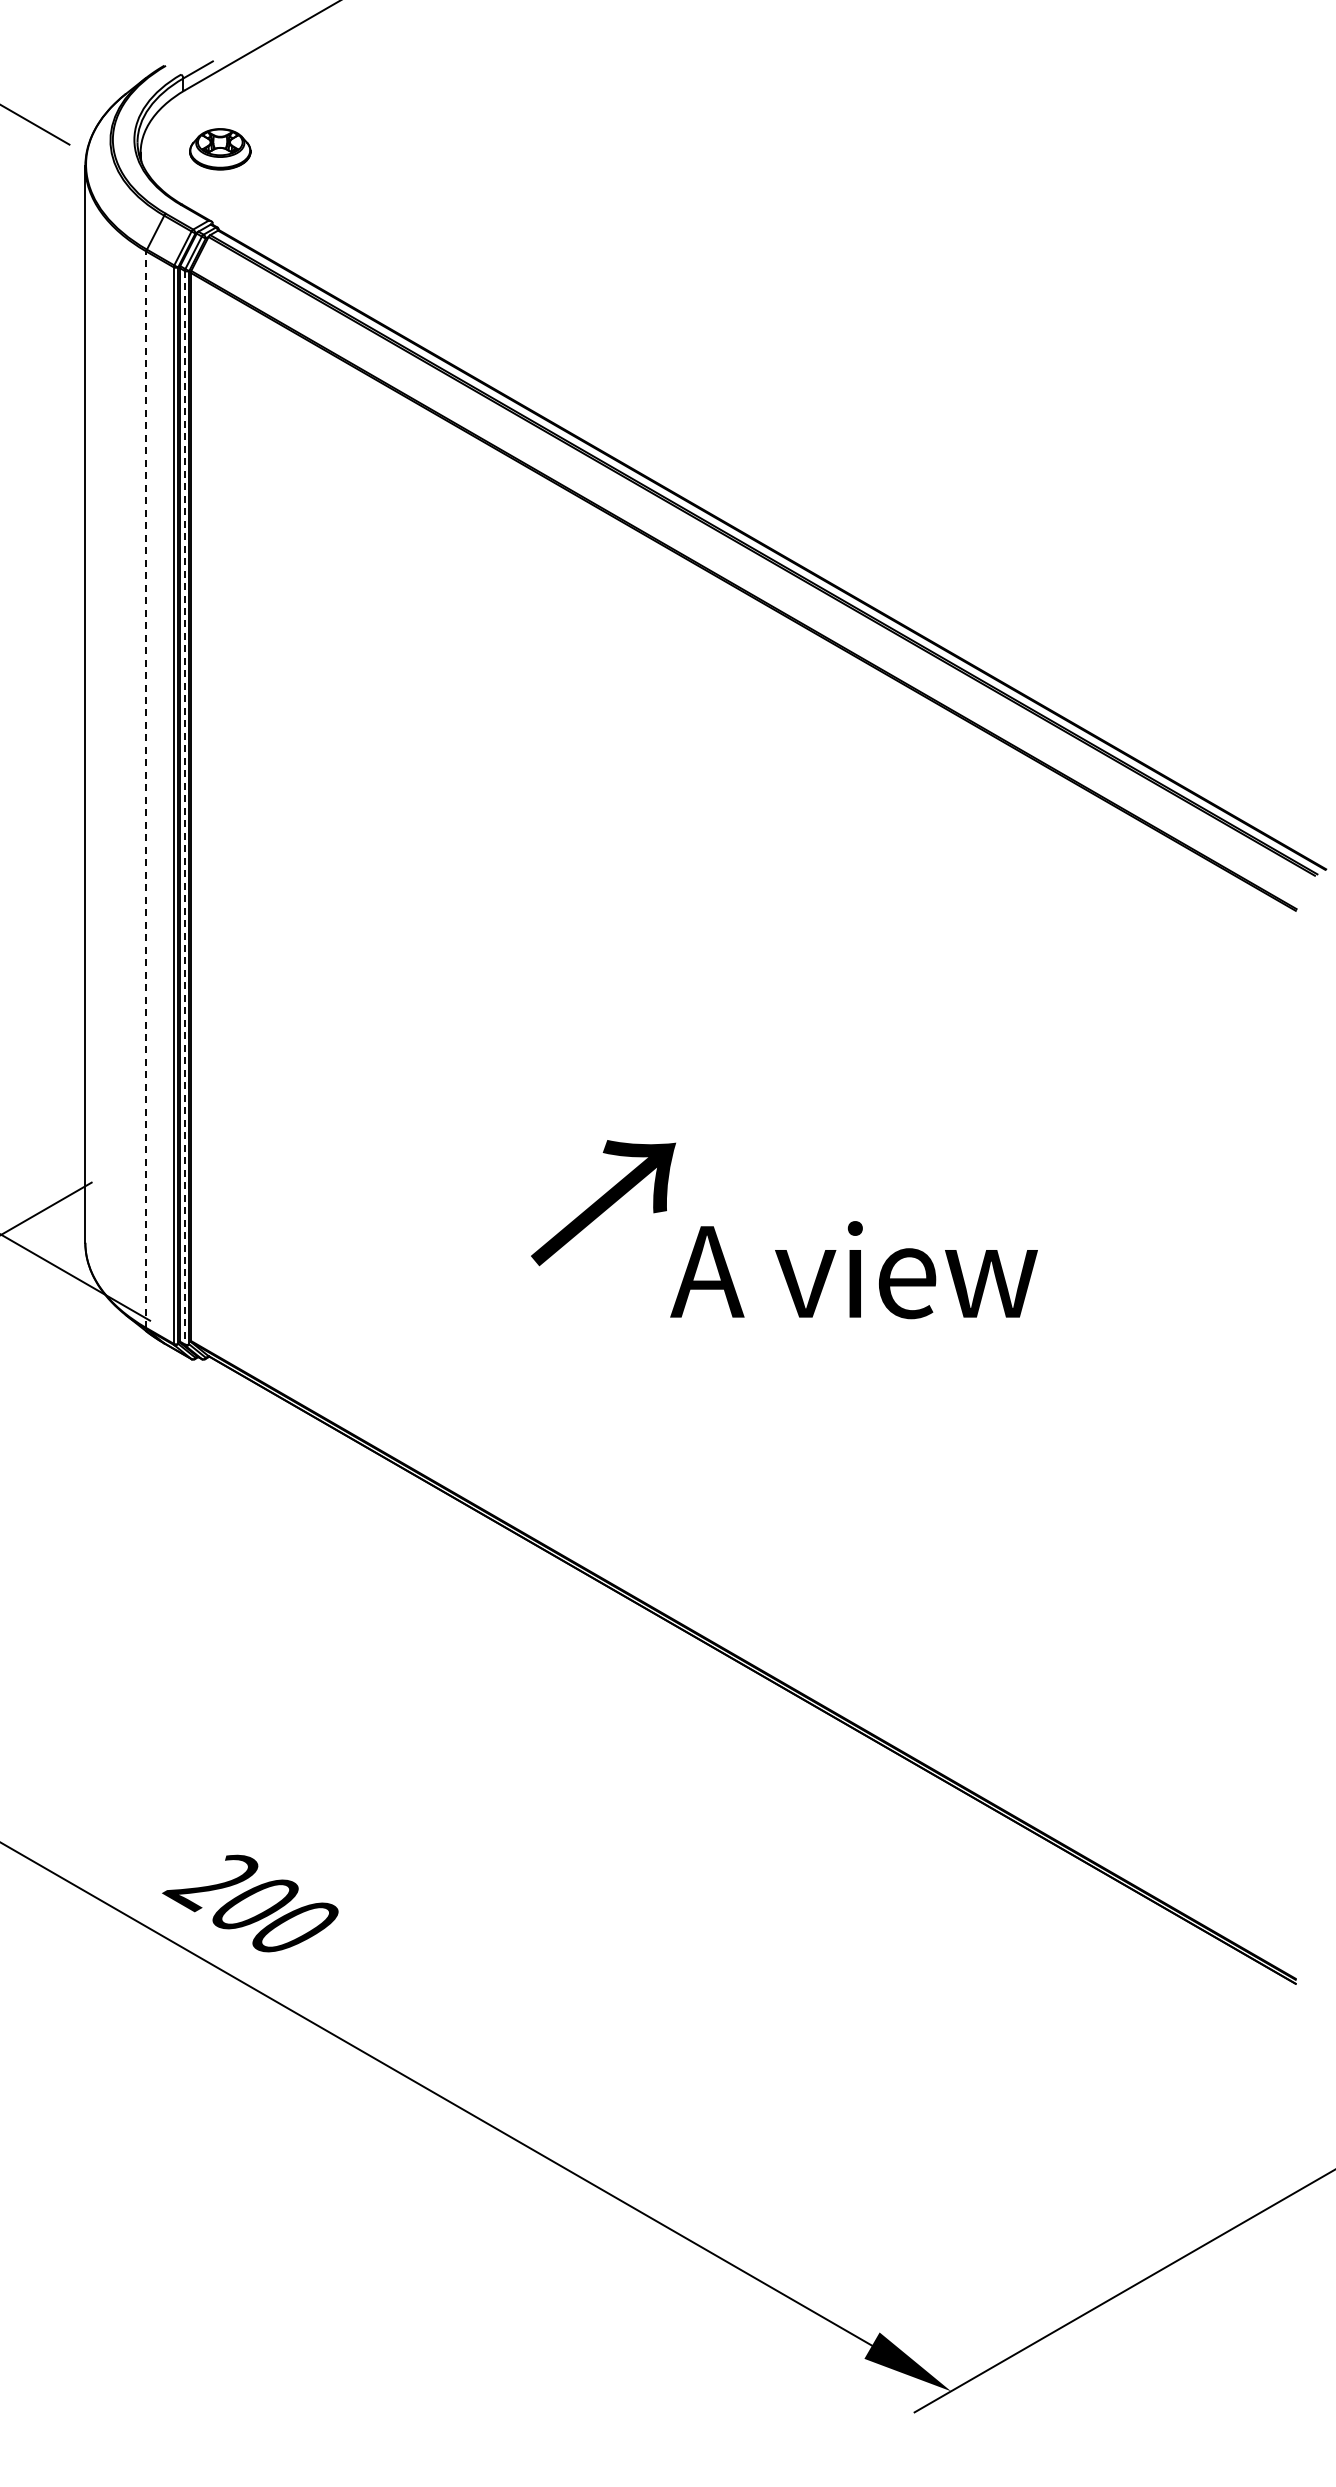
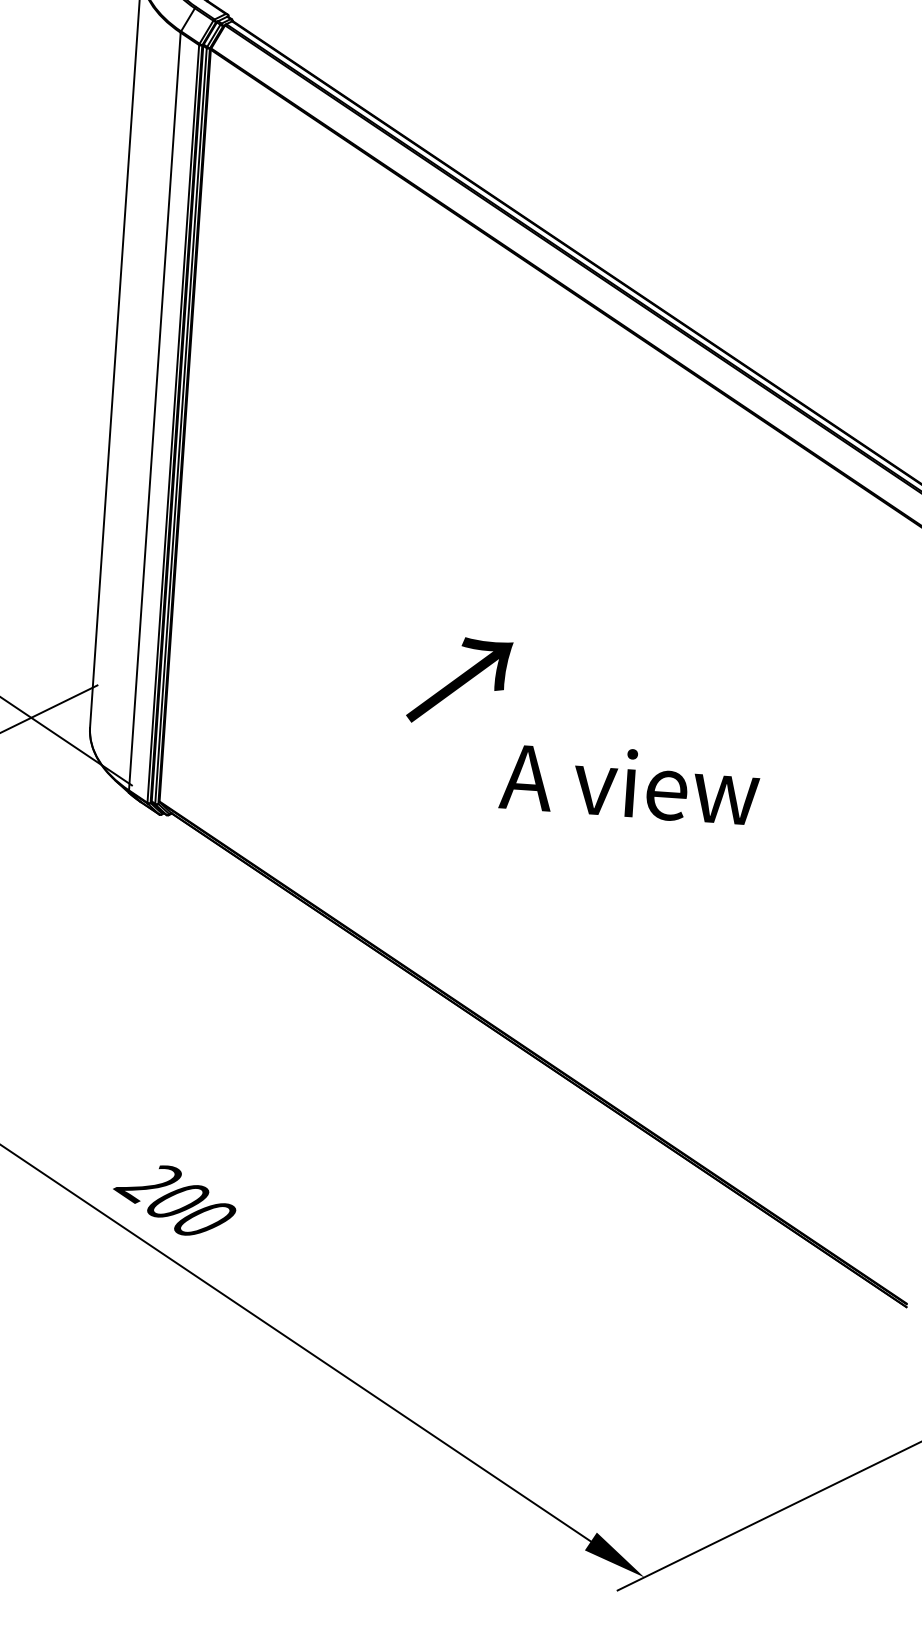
line: (146, 789) -> (154, 411), dashed -> solid
line: (184, 807) -> (180, 425), dashed -> solid
text: (603, 1203) -> (459, 681), moved

